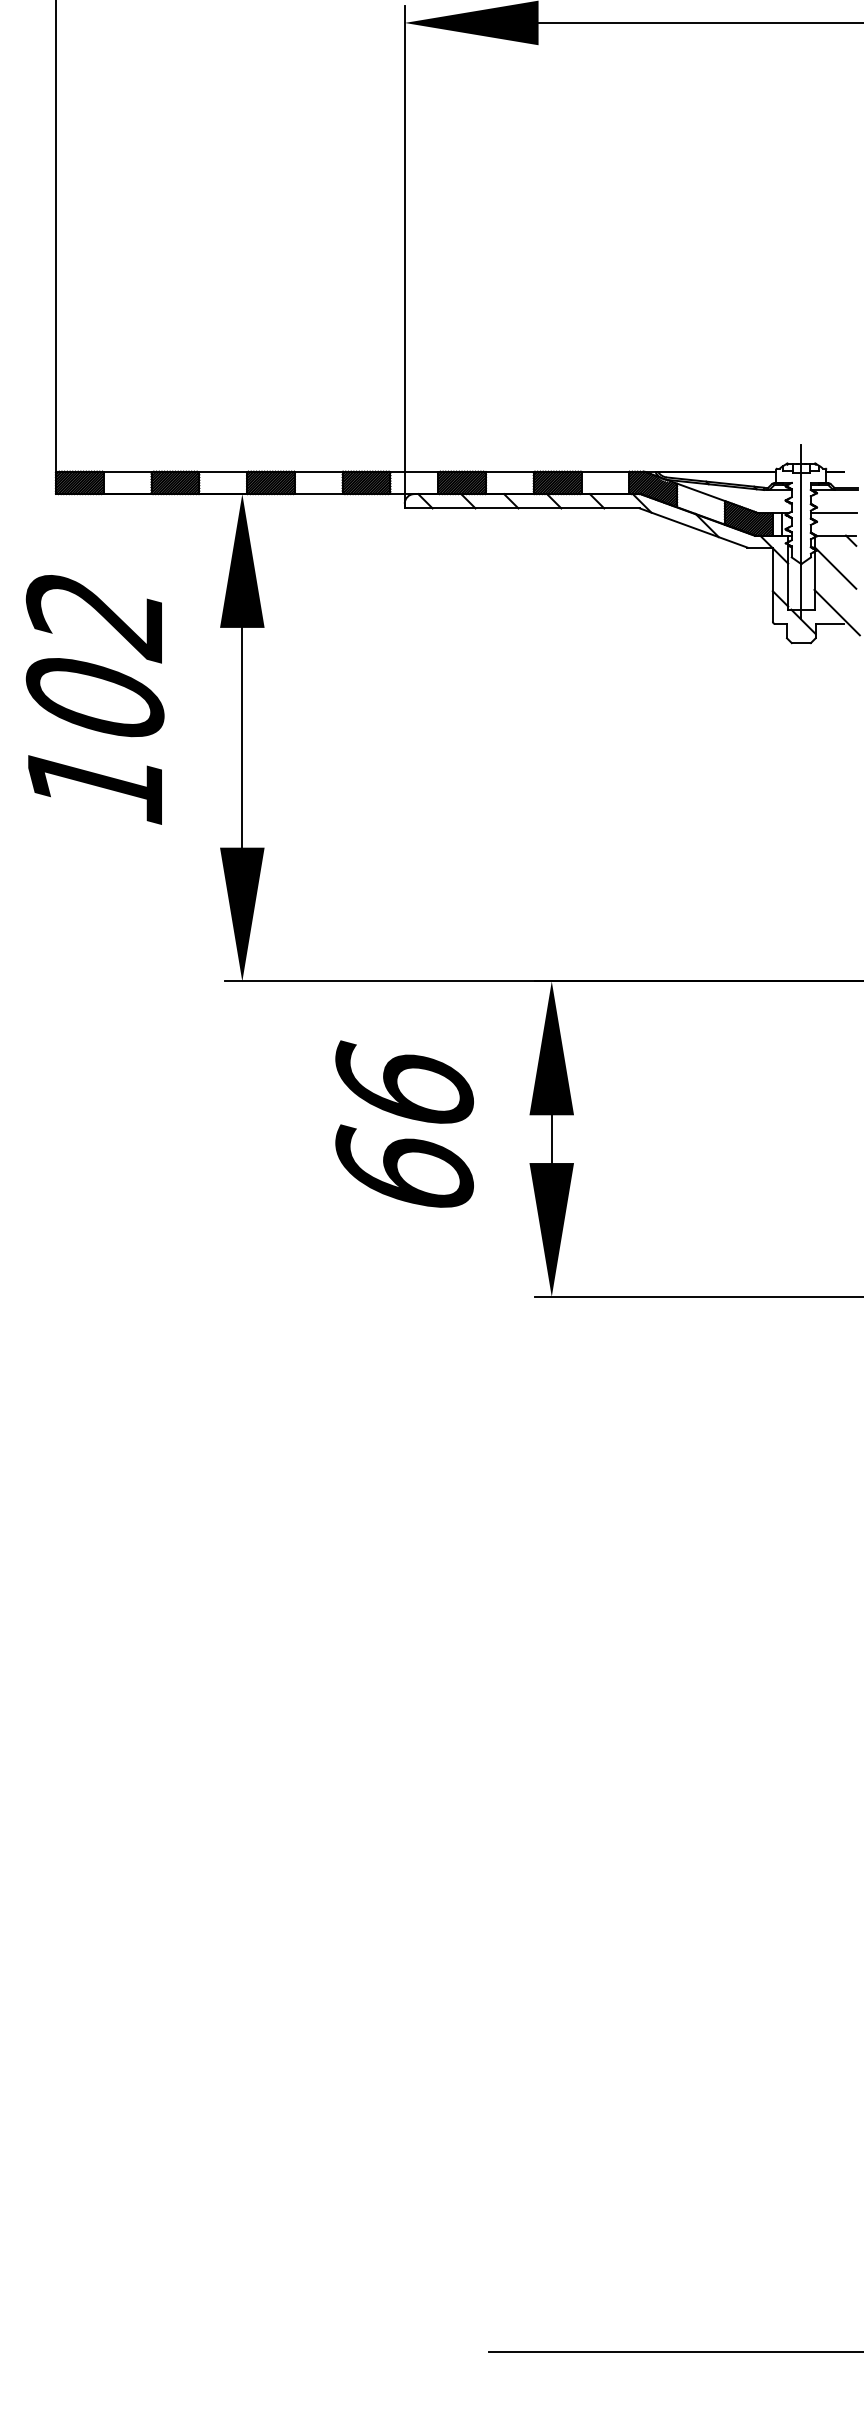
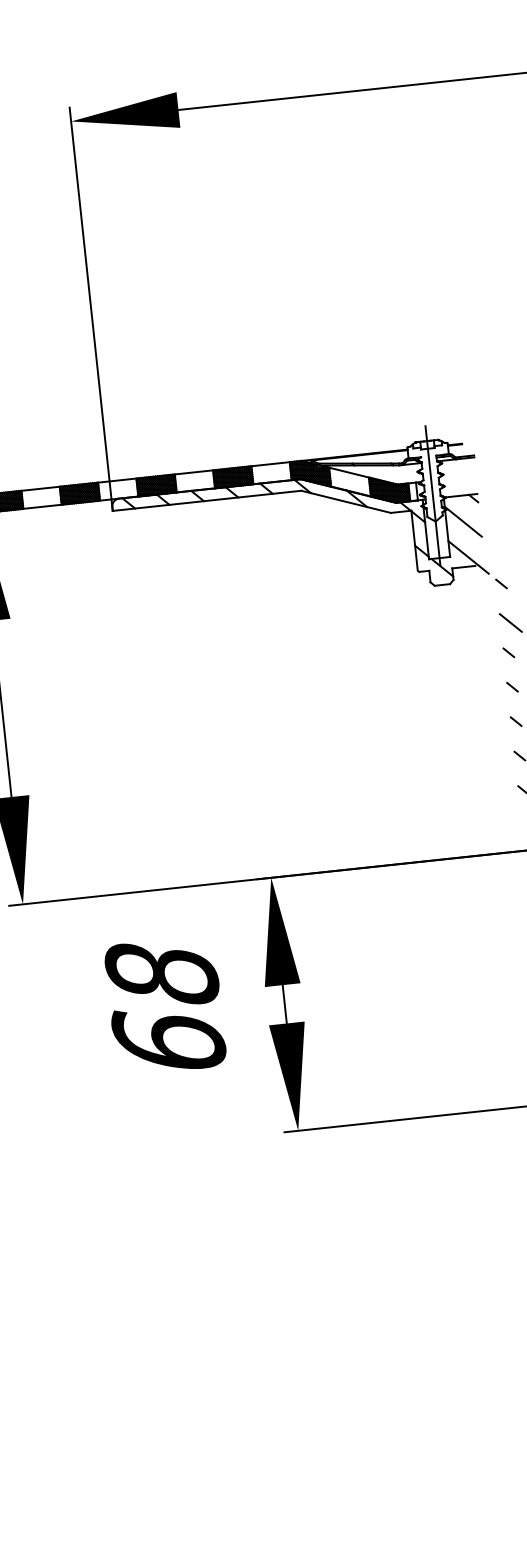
line: (833, 513) -> (457, 478), removed
text: (404, 1083) -> (161, 972), 66 -> 68

